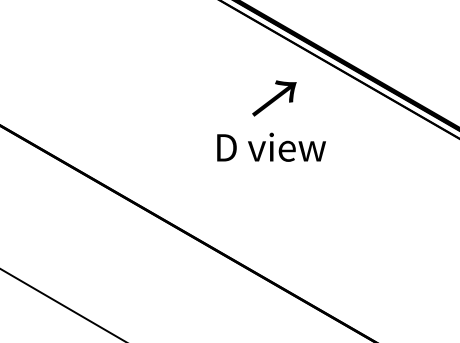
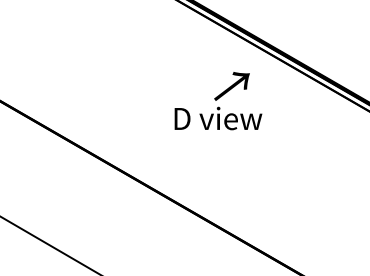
text: (274, 98) -> (232, 86), moved

